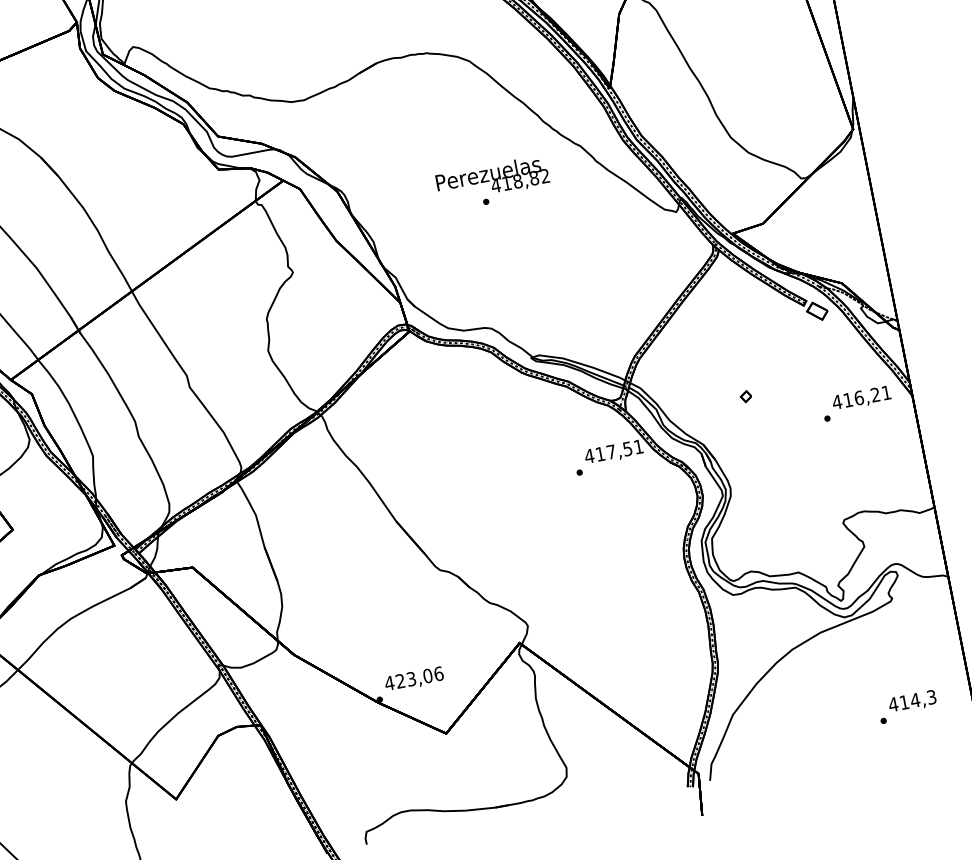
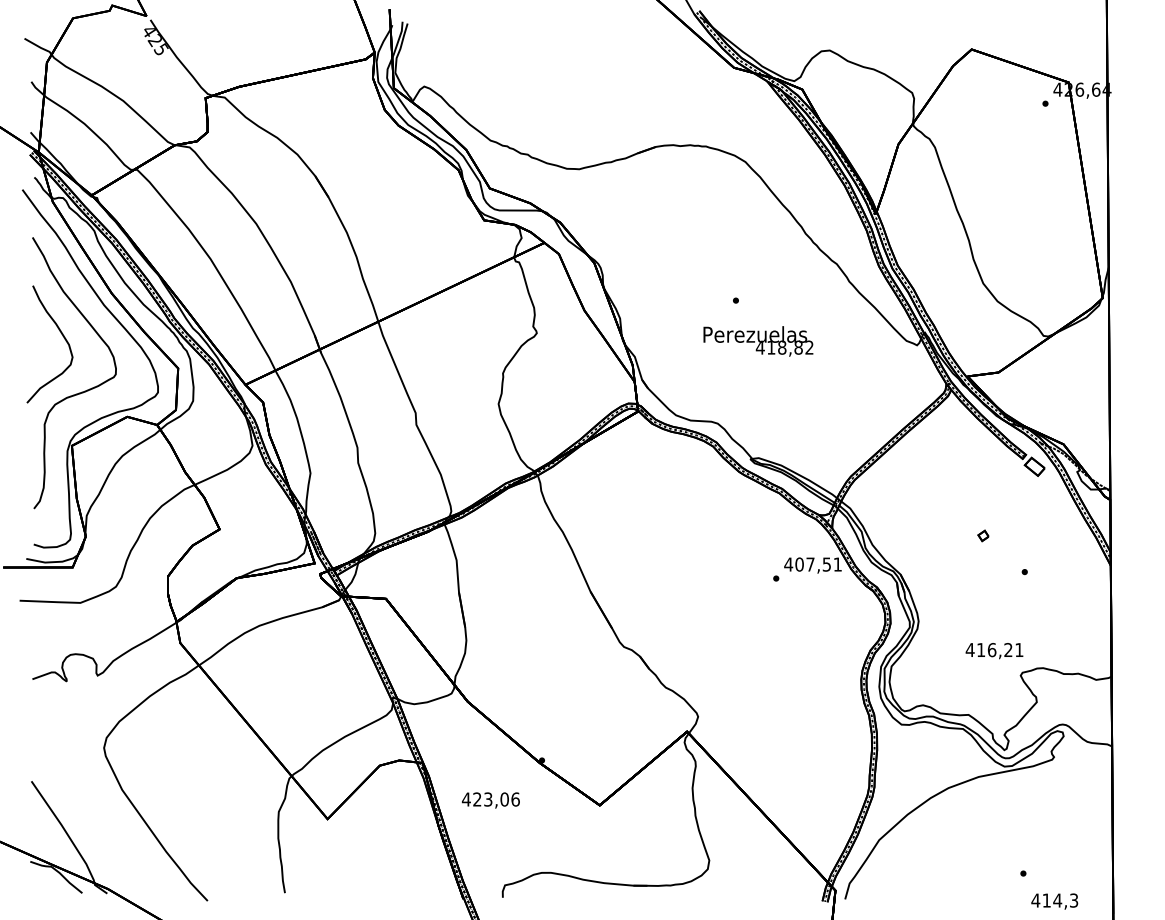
text: (492, 179) -> (758, 341), moved
part: (746, 396) -> (983, 535), moved
text: (861, 399) -> (994, 651), moved
text: (600, 454) -> (799, 564), 417,51 -> 407,51
text: (413, 679) -> (490, 800), moved
text: (912, 701) -> (1054, 901), moved

